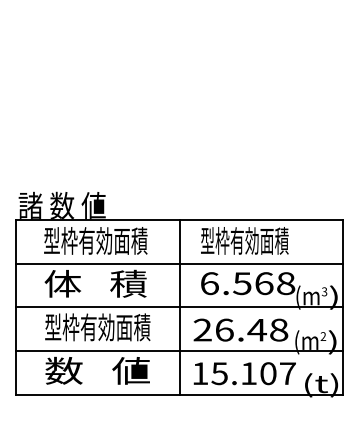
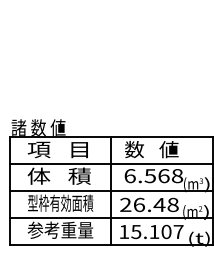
text: (95, 240) -> (59, 149), 型枠有効面積 -> 項   目
text: (244, 240) -> (151, 149), 型枠有効面積 -> 数   値
text: (97, 369) -> (60, 229), 数   値 -> 参考重量

